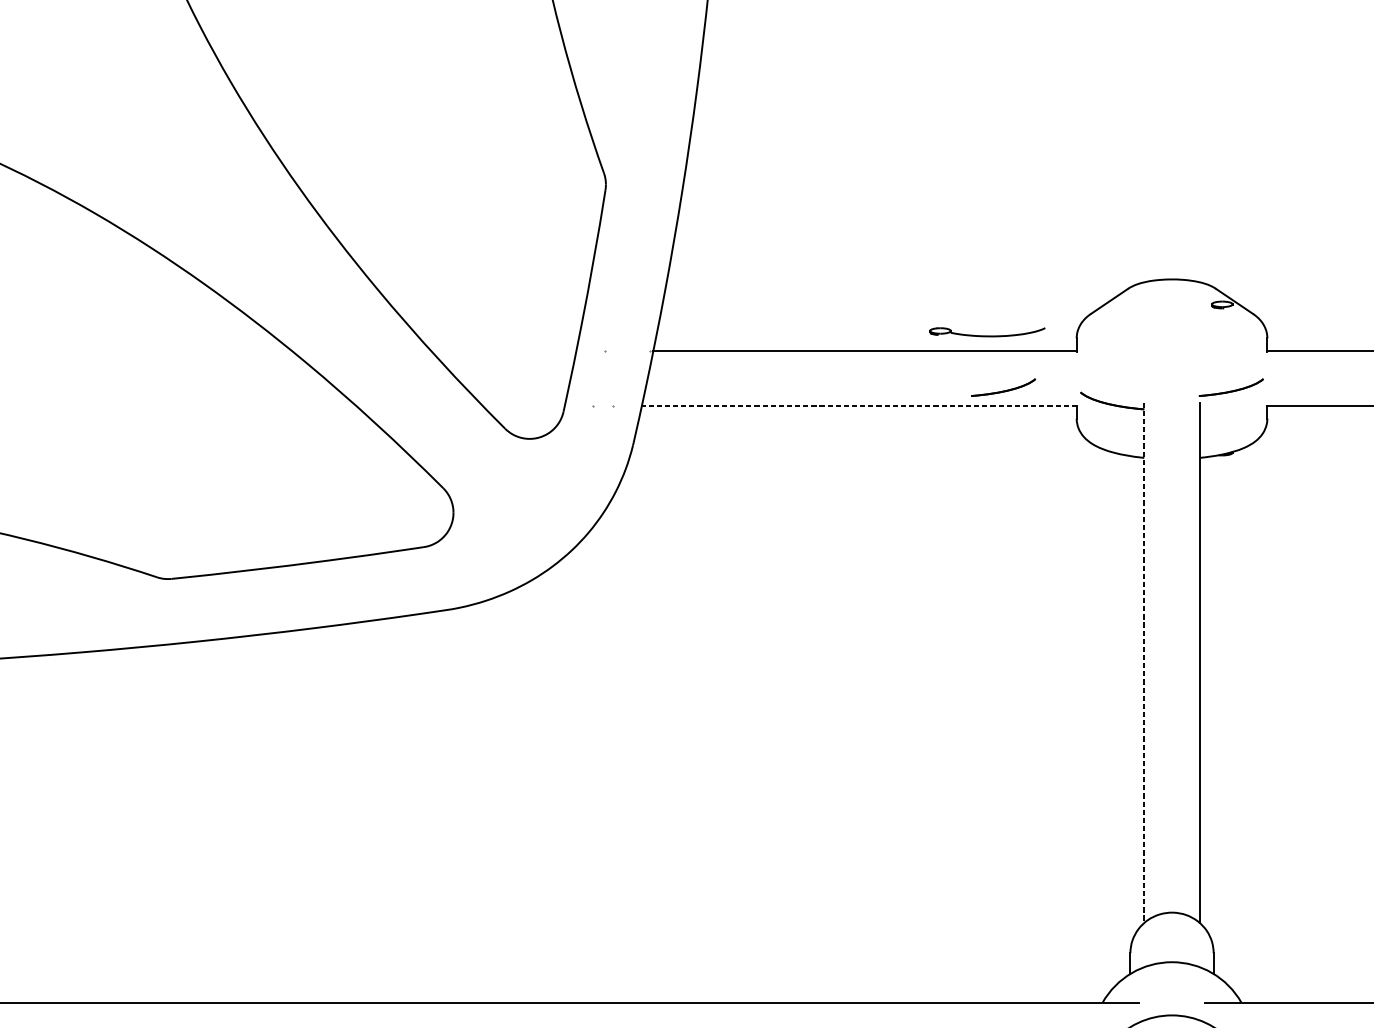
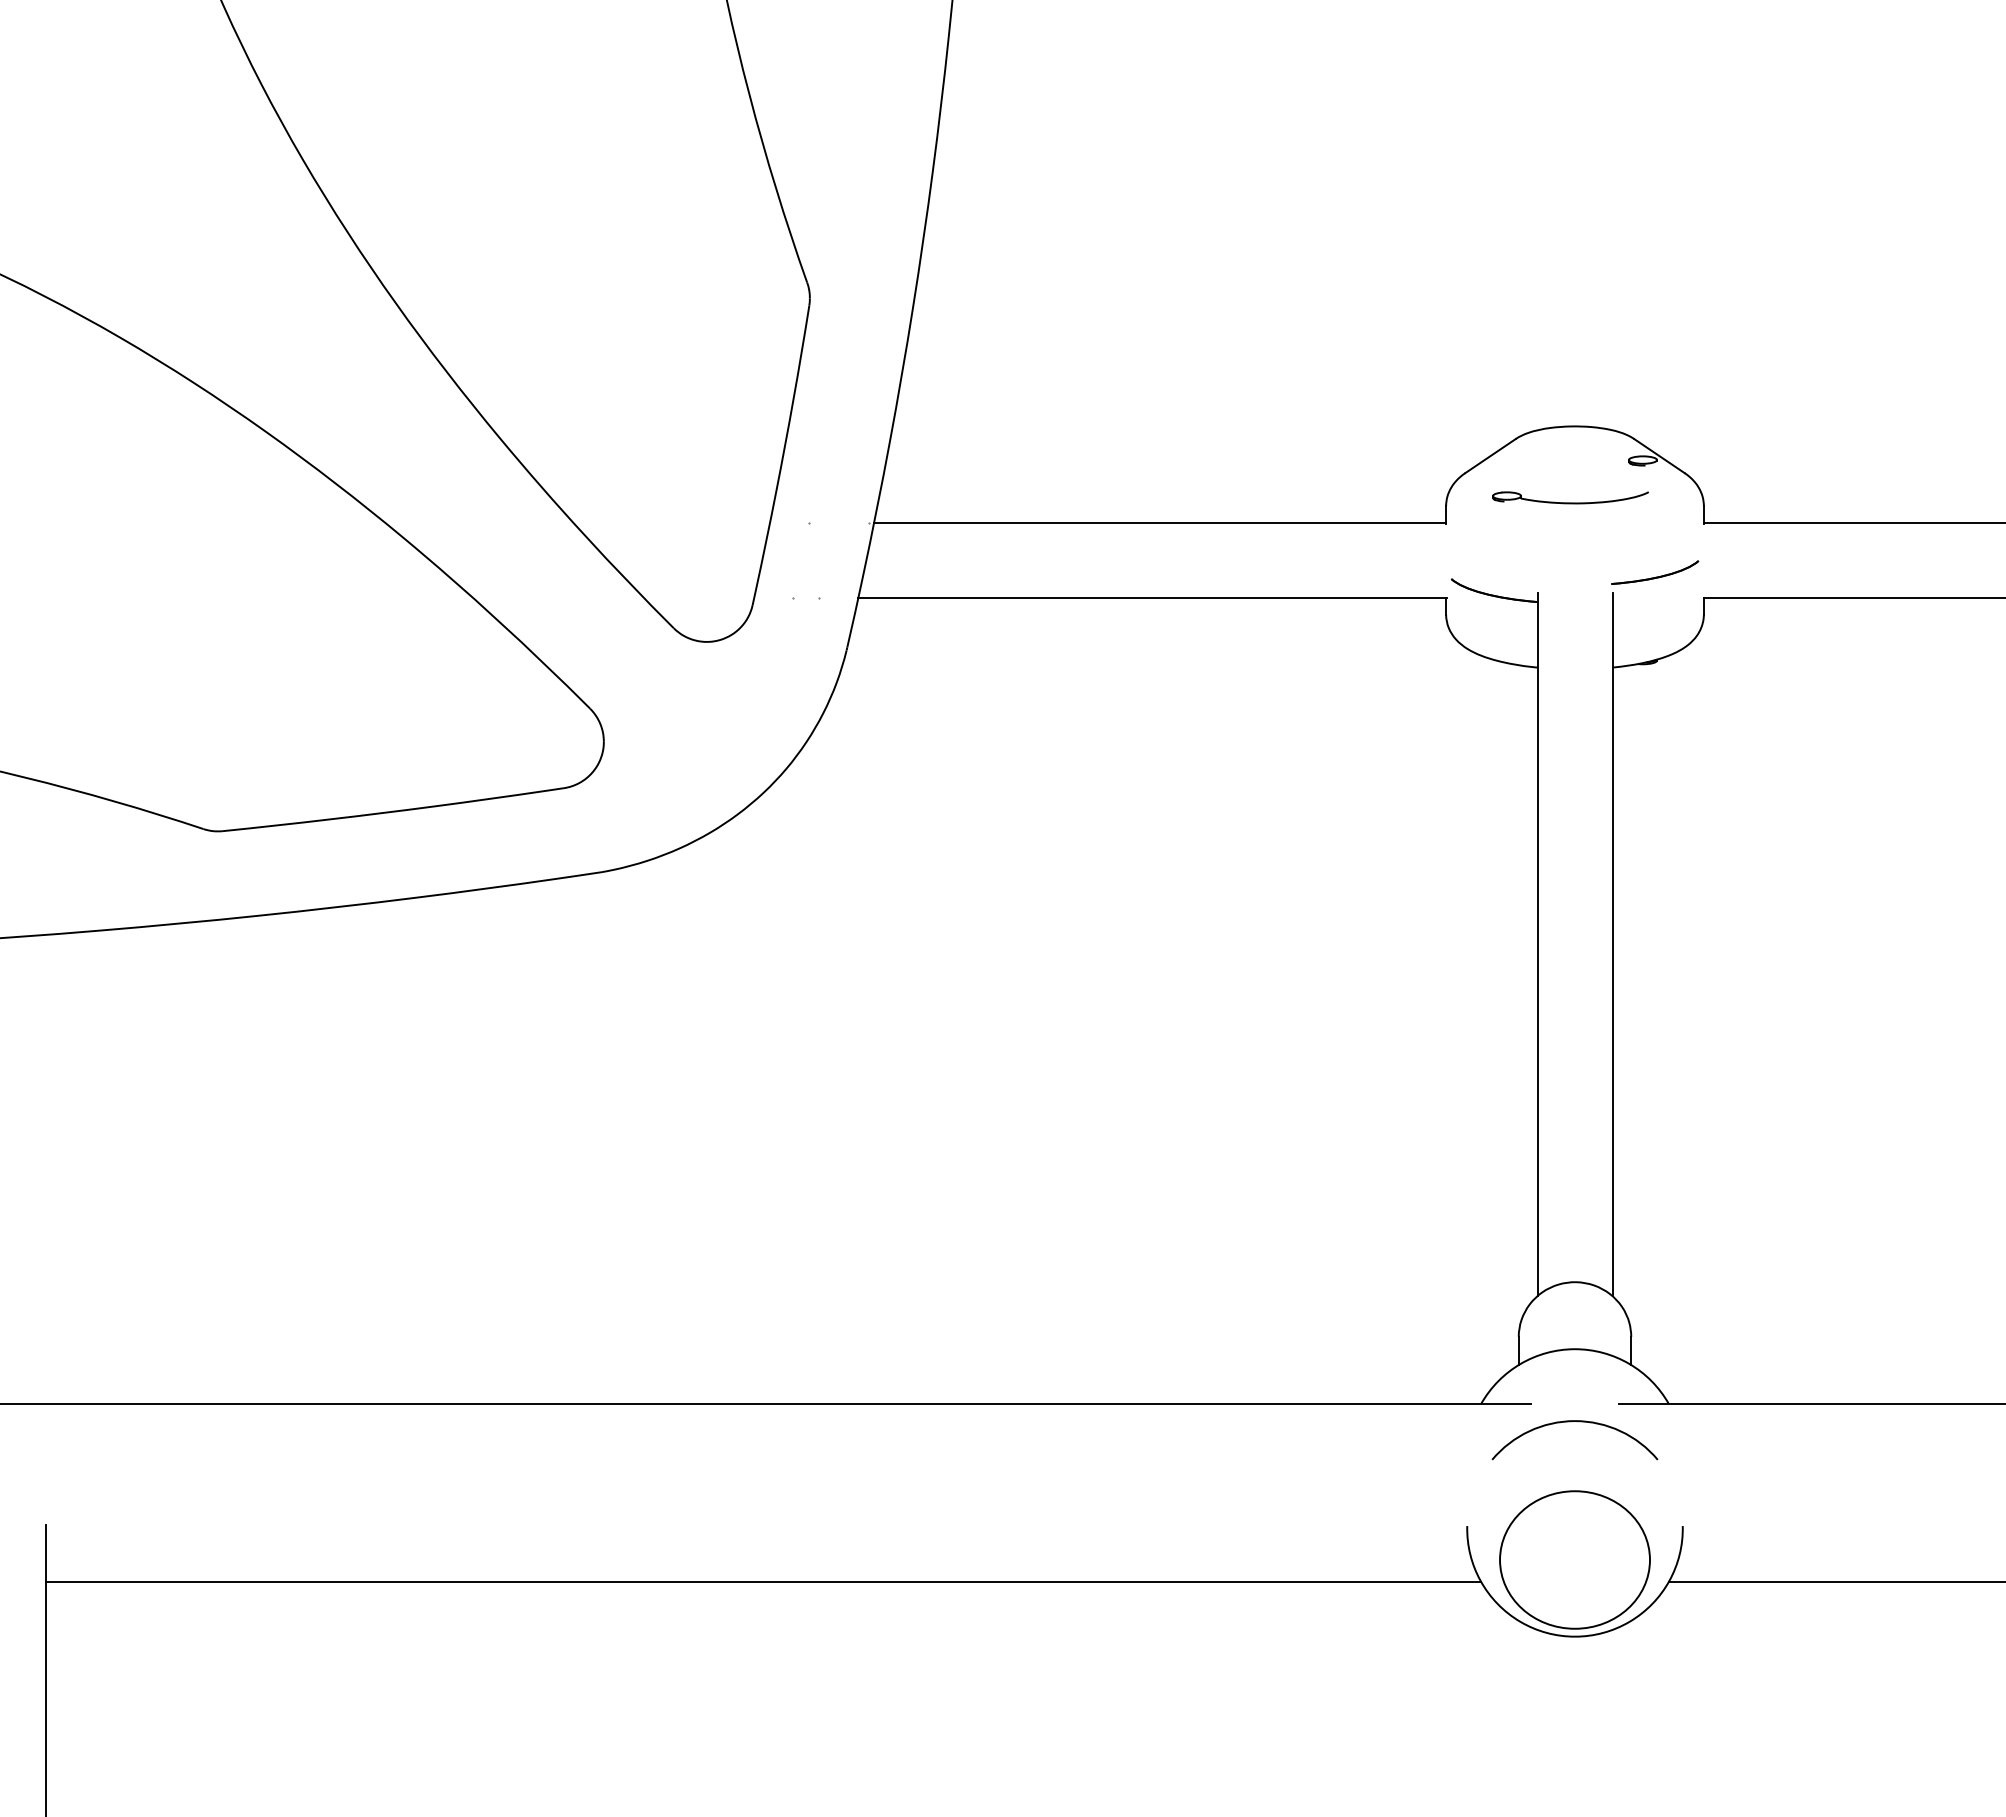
part: (987, 332) -> (1570, 497), moved
part: (1003, 387) -> (1347, 572), removed
line: (858, 406) -> (1151, 597), dashed -> solid
line: (1144, 662) -> (1537, 944), dashed -> solid

